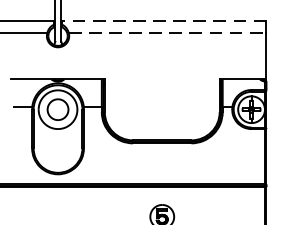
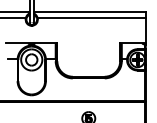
line: (163, 21) -> (89, 11), dashed -> solid
line: (169, 33) -> (92, 18), dashed -> solid

